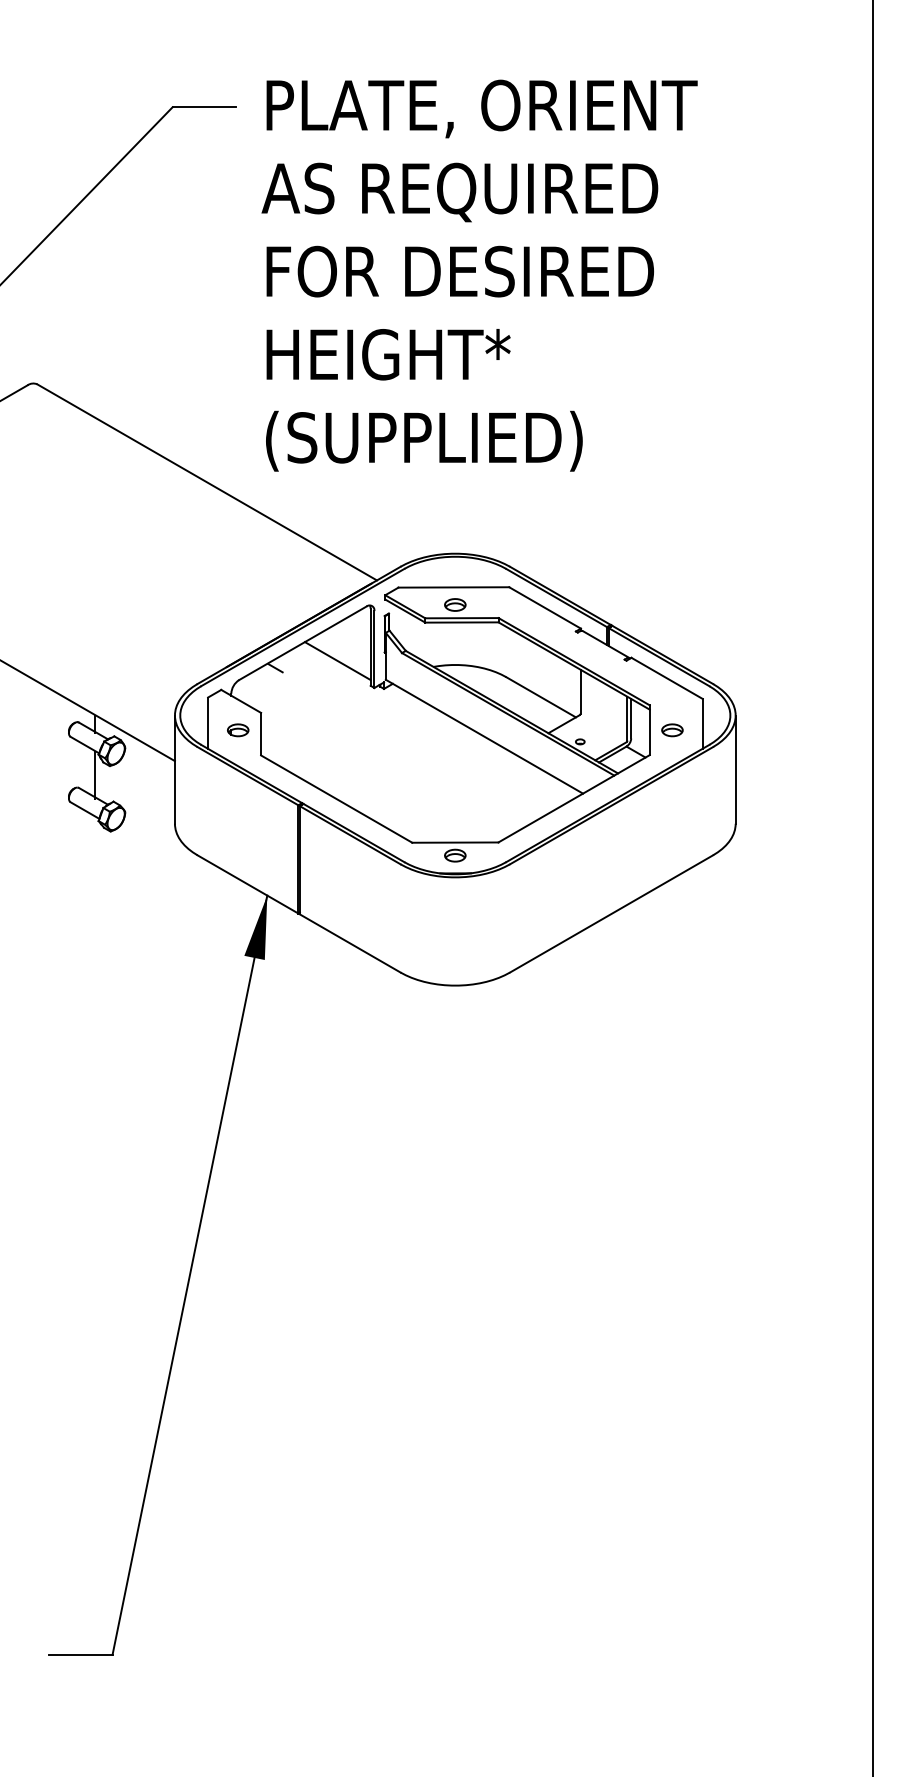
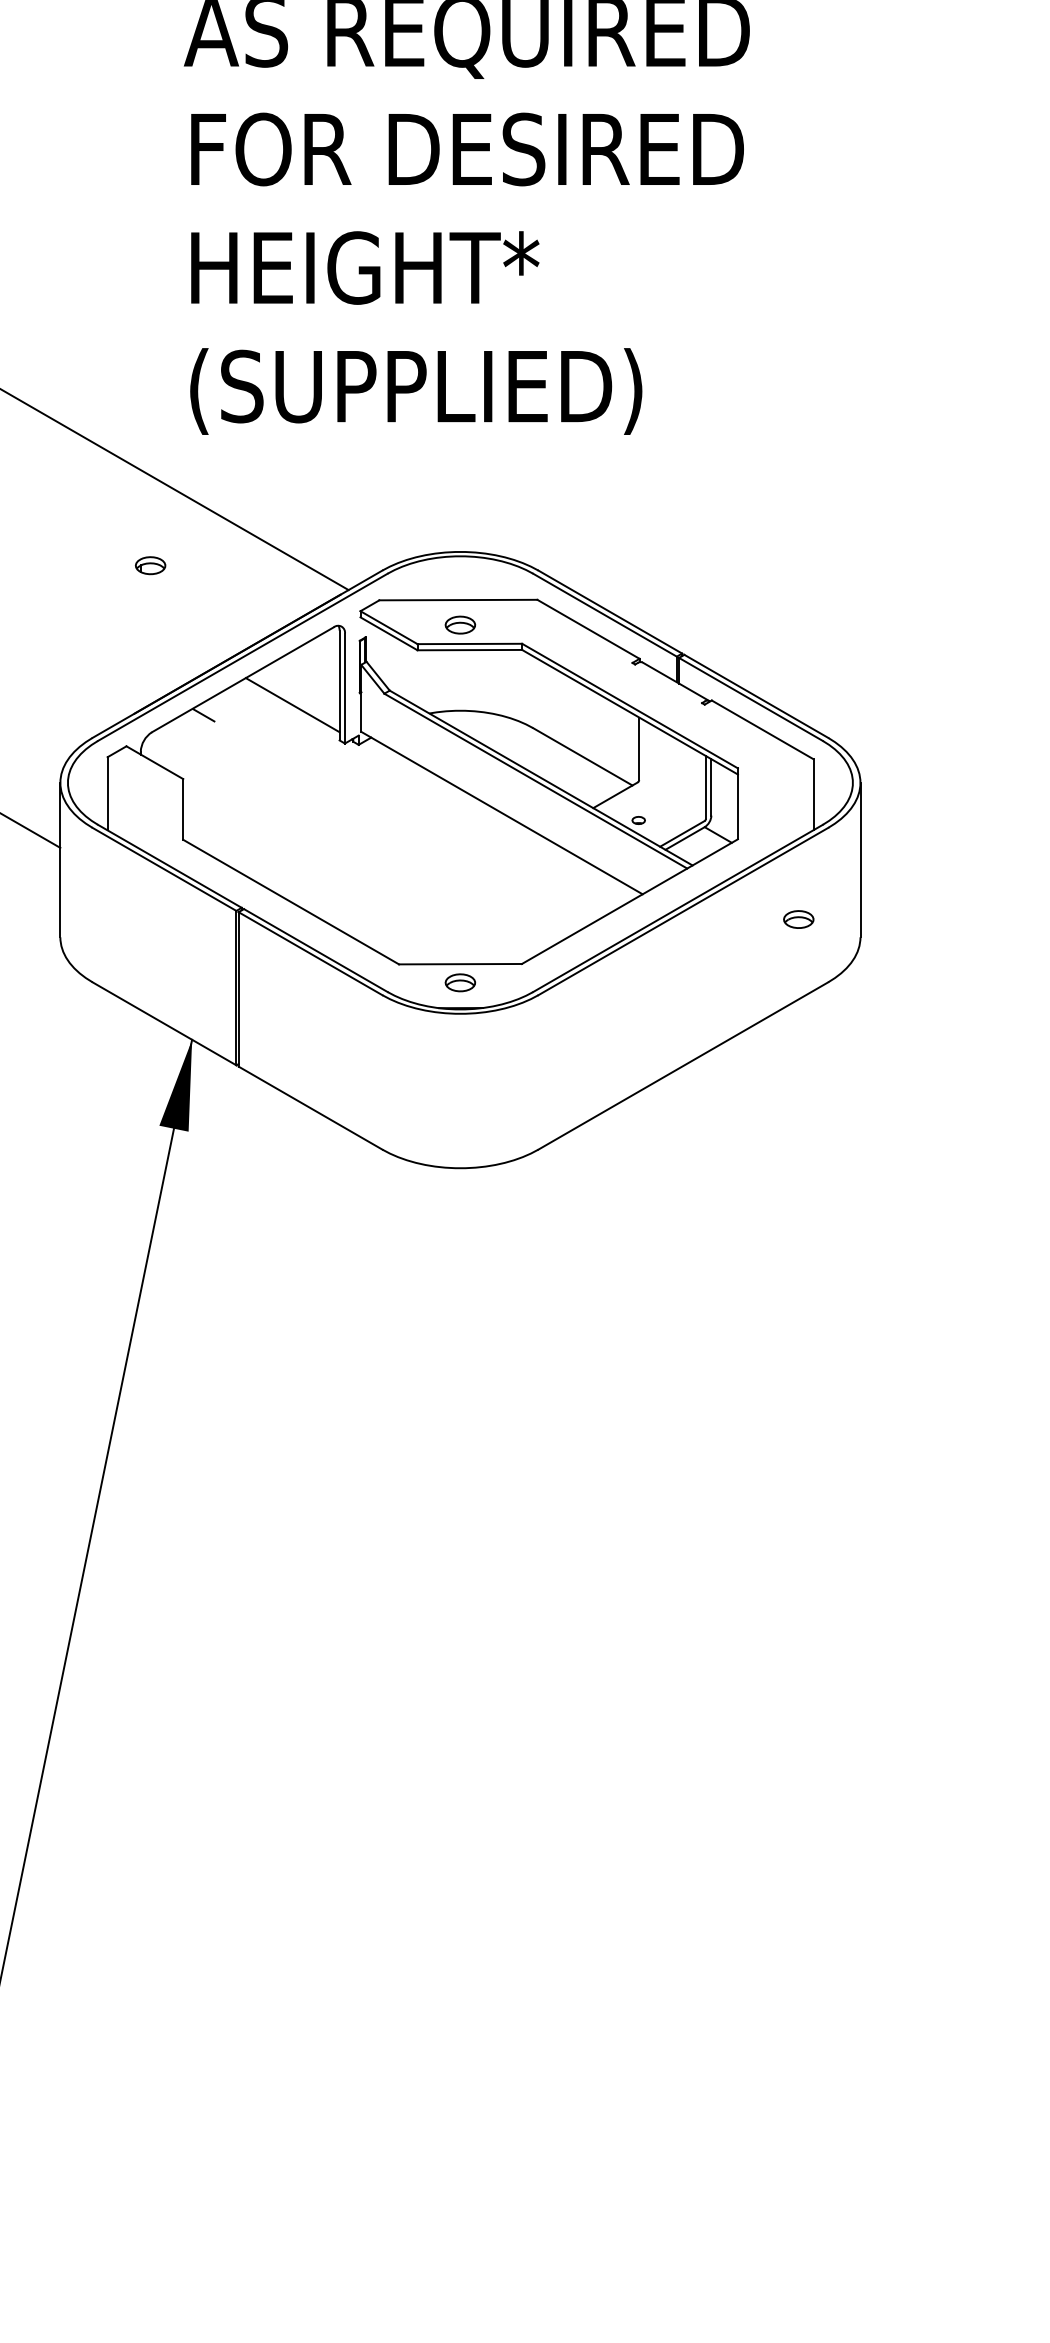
part: (238, 730) -> (151, 565), moved
part: (672, 730) -> (798, 919), moved

